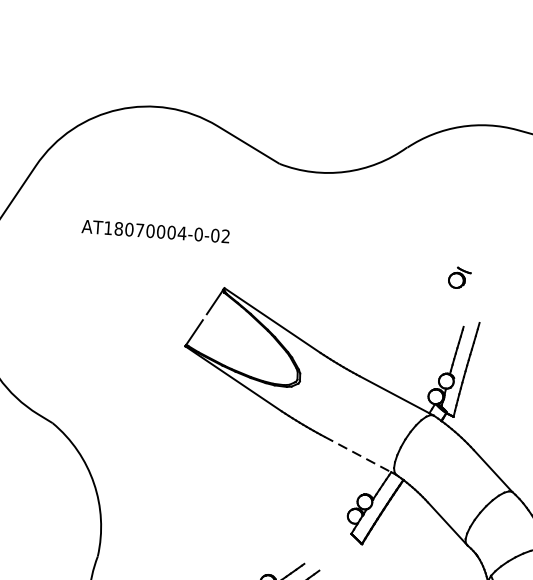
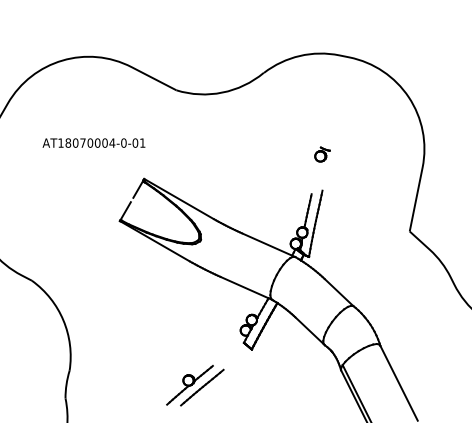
text: (225, 235) -> (142, 142), AT18070004-0-02 -> AT18070004-0-01
part: (459, 277) -> (322, 154), moved
line: (359, 454) -> (245, 287), dashed -> solid

